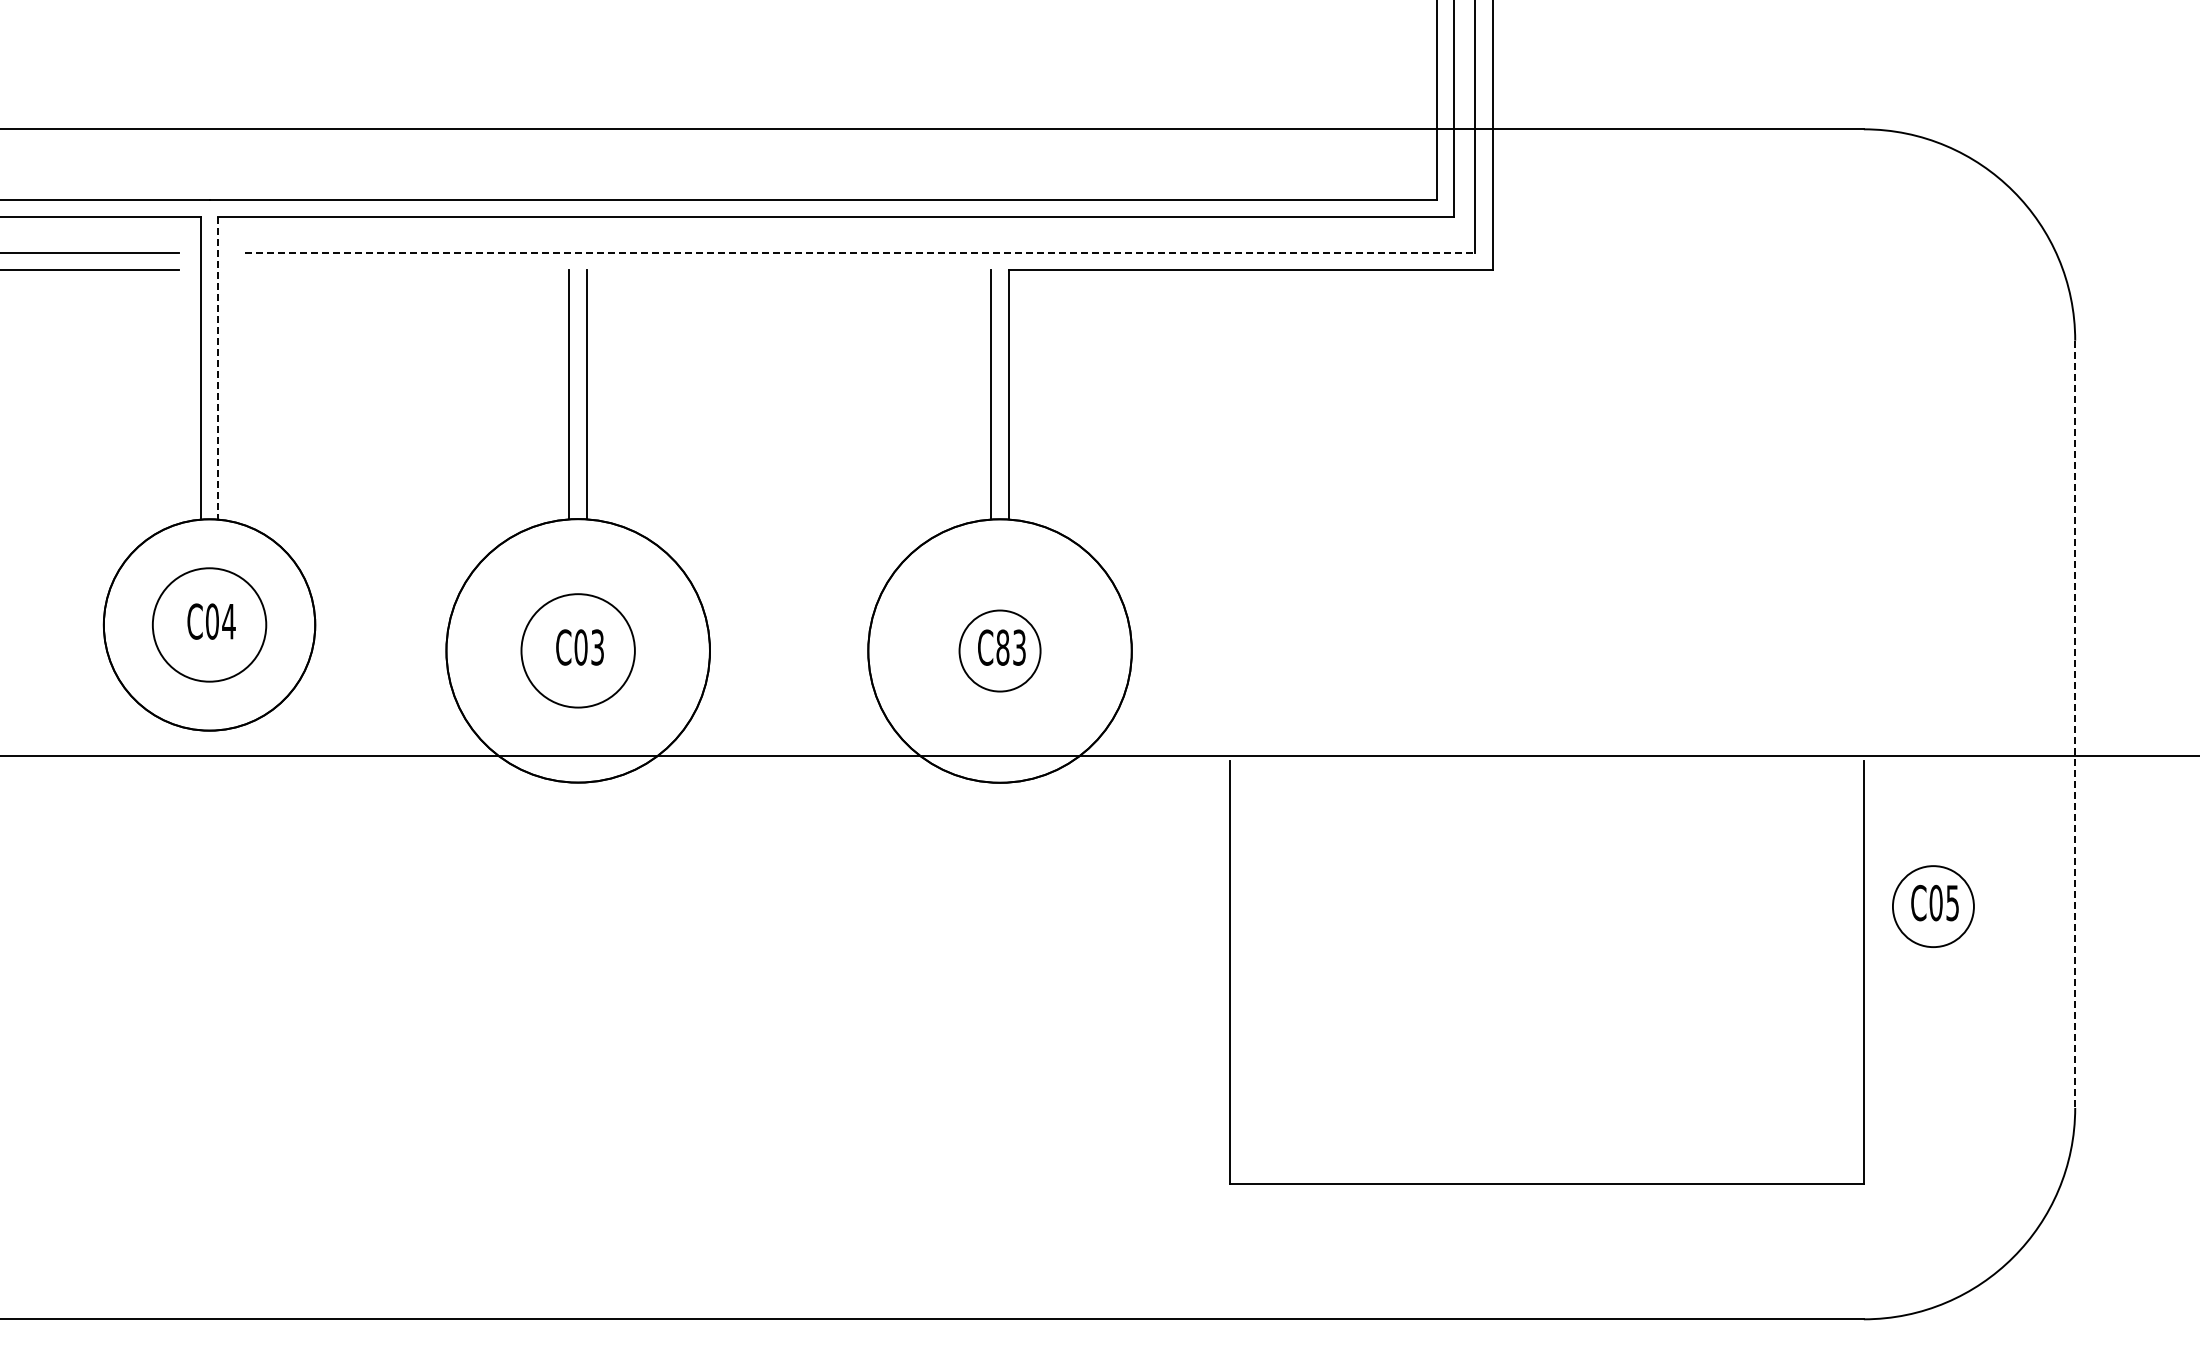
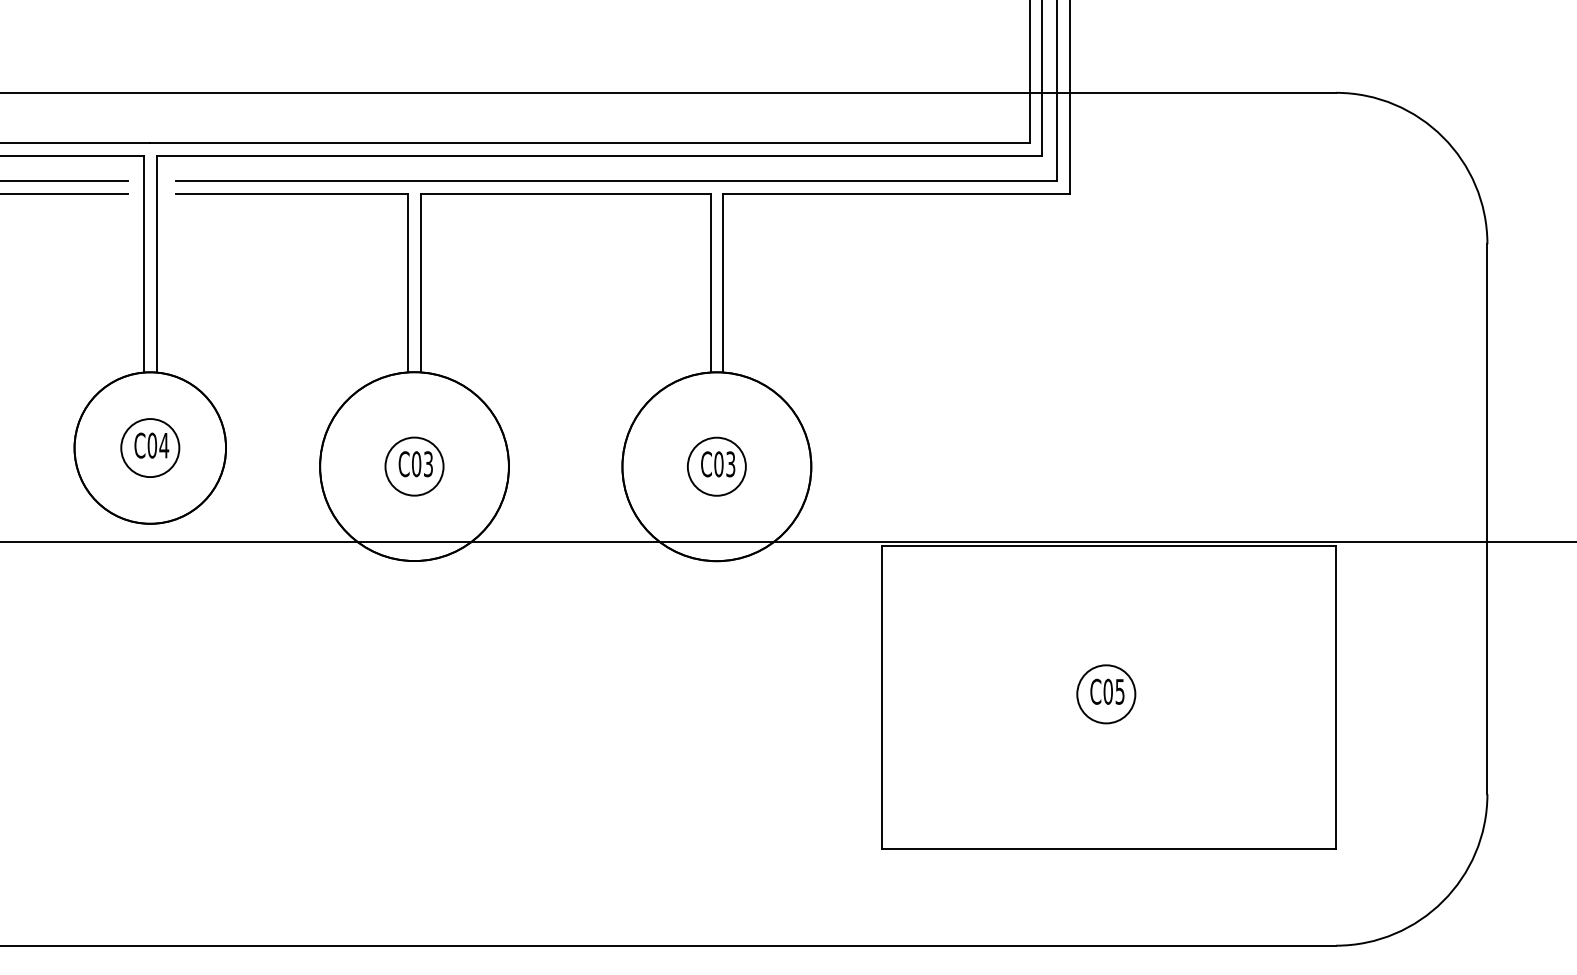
line: (860, 252) -> (616, 181), dashed -> solid
line: (407, 270) -> (292, 194), added
line: (789, 270) -> (565, 194), added
line: (218, 368) -> (156, 264), dashed -> solid
circle: (209, 624) -> (150, 447), size x0.71
text: (1002, 647) -> (718, 464), C83 -> C03
circle: (577, 650) -> (414, 466), size x0.71
line: (2075, 724) -> (1487, 519), dashed -> solid
line: (1546, 761) -> (1108, 545), added
part: (1933, 906) -> (1106, 694), moved

